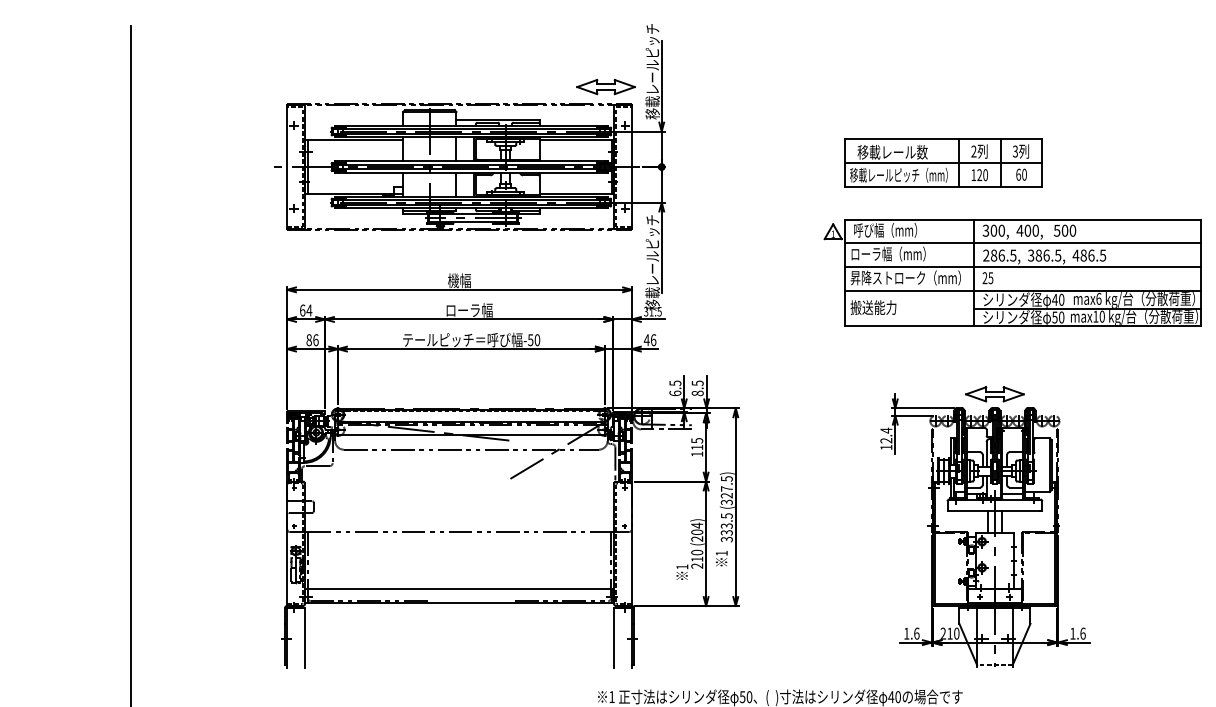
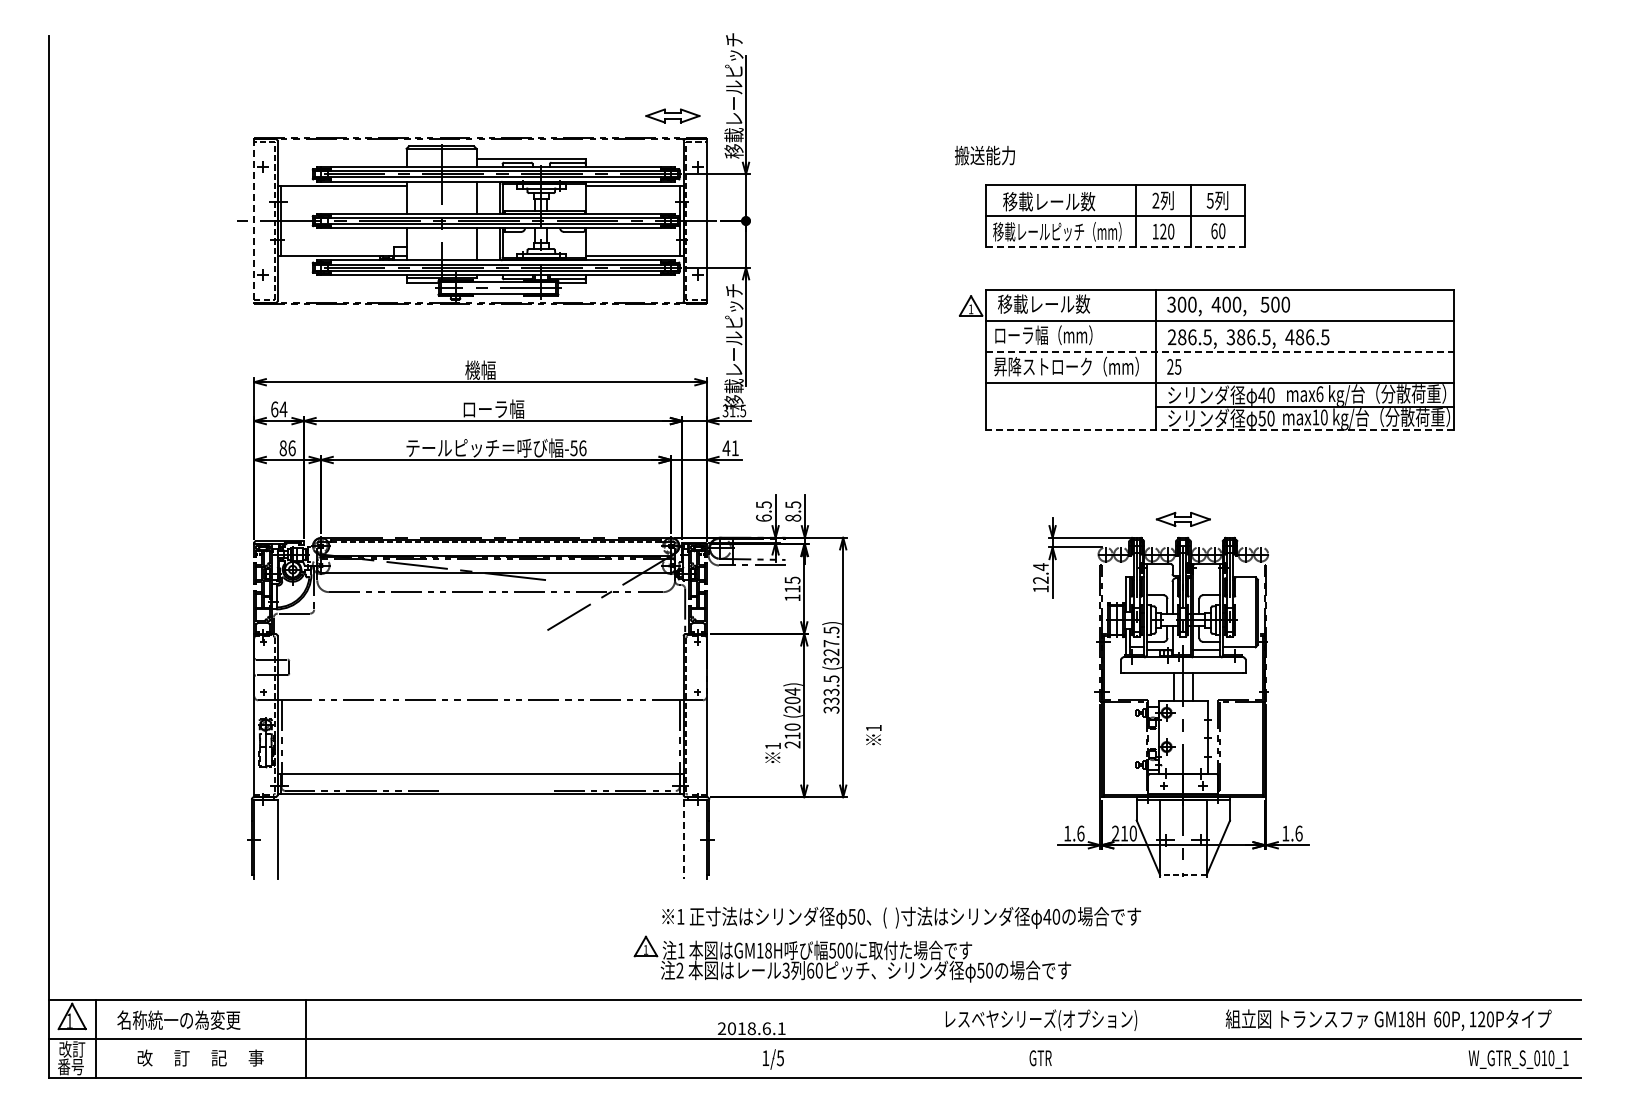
part: (605, 86) -> (672, 115), size x0.7
text: (1015, 150) -> (1210, 199), 3 -> 5
line: (287, 167) -> (254, 221), solid -> dashed
line: (943, 187) -> (1116, 247), solid -> dashed
text: (889, 229) -> (1044, 303), 呼び幅（mm） -> 移載レール数
line: (1022, 267) -> (1219, 352), solid -> dashed
text: (873, 307) -> (984, 155), moved
line: (1022, 326) -> (1219, 430), solid -> dashed
text: (537, 340) -> (582, 448), -50 -> -56
text: (652, 340) -> (734, 448), 46 -> 41
part: (995, 394) -> (1183, 519), size x0.7
text: (721, 558) -> (873, 735), moved
line: (614, 638) -> (683, 840), solid -> dashed

